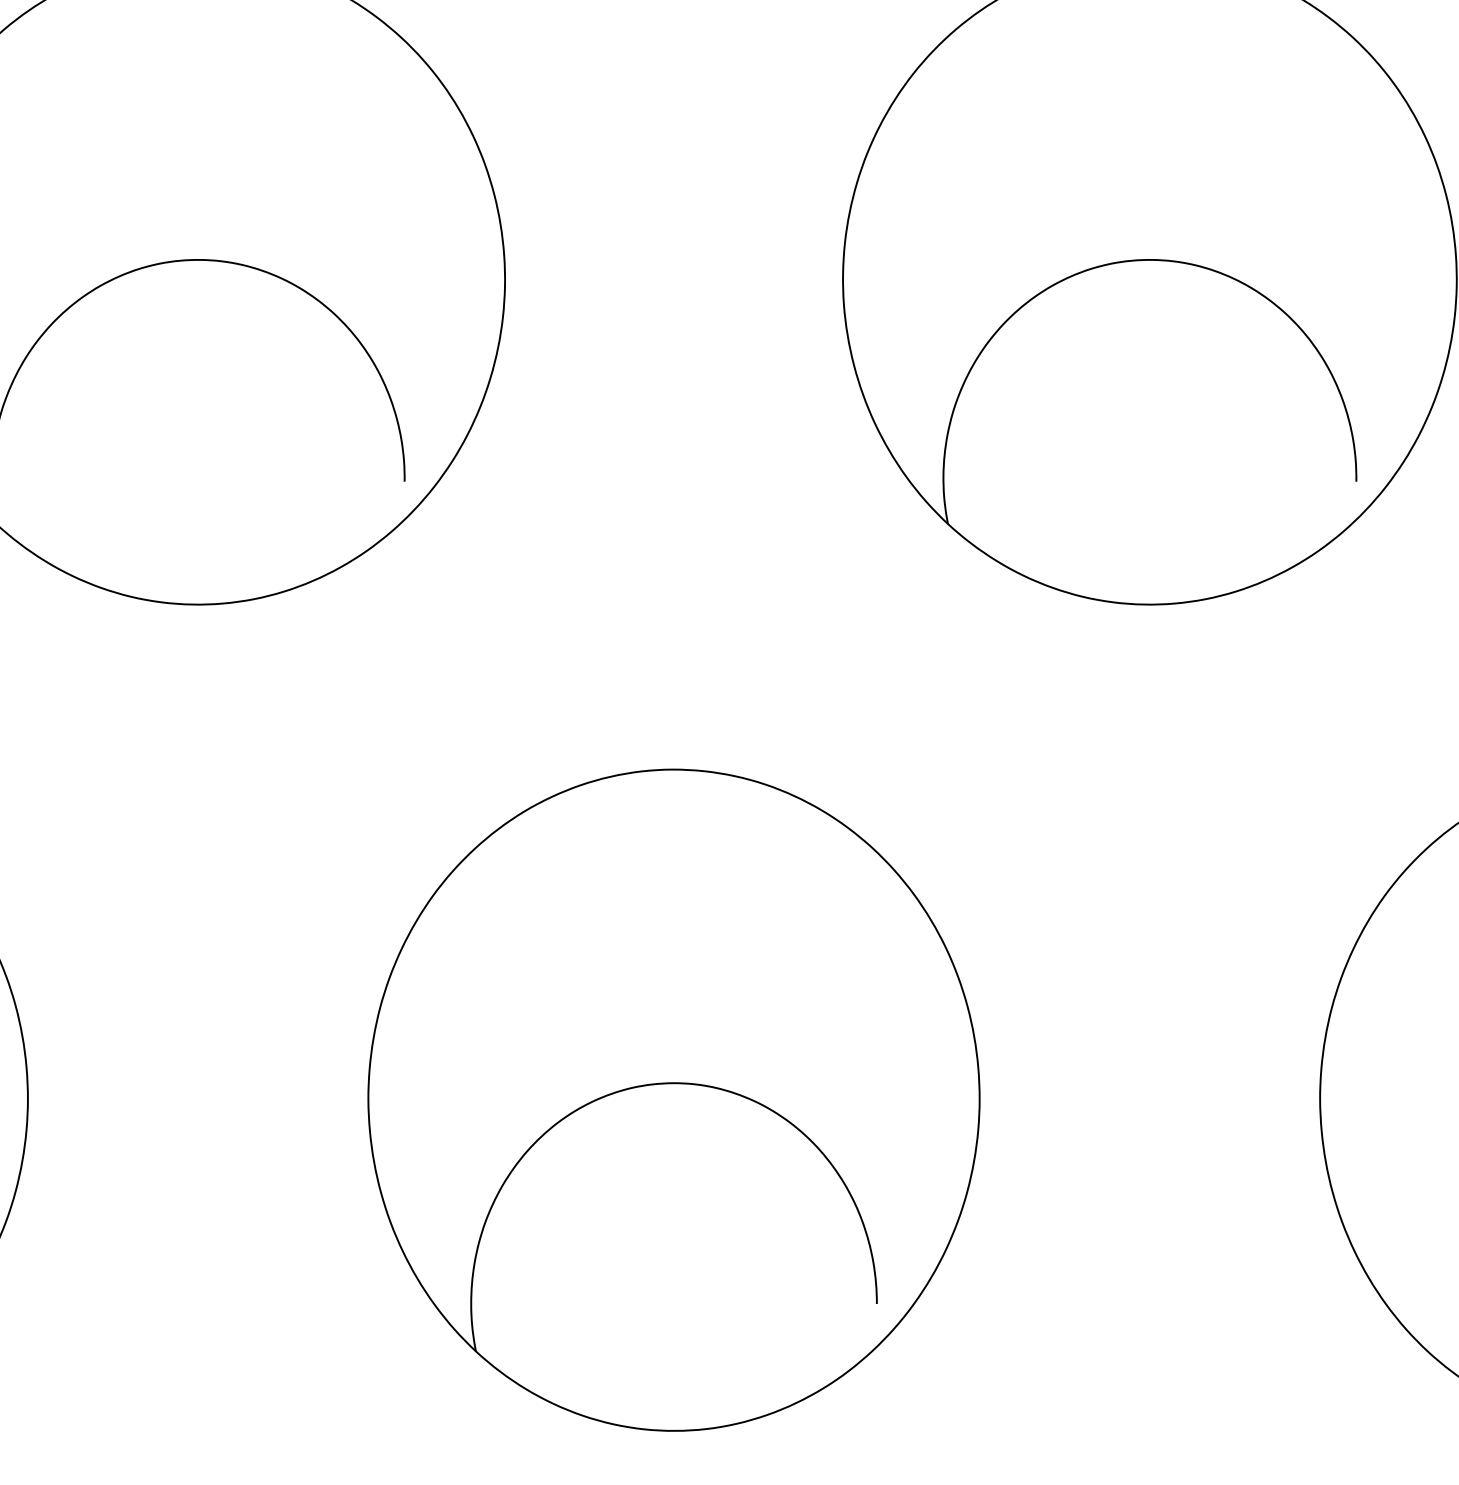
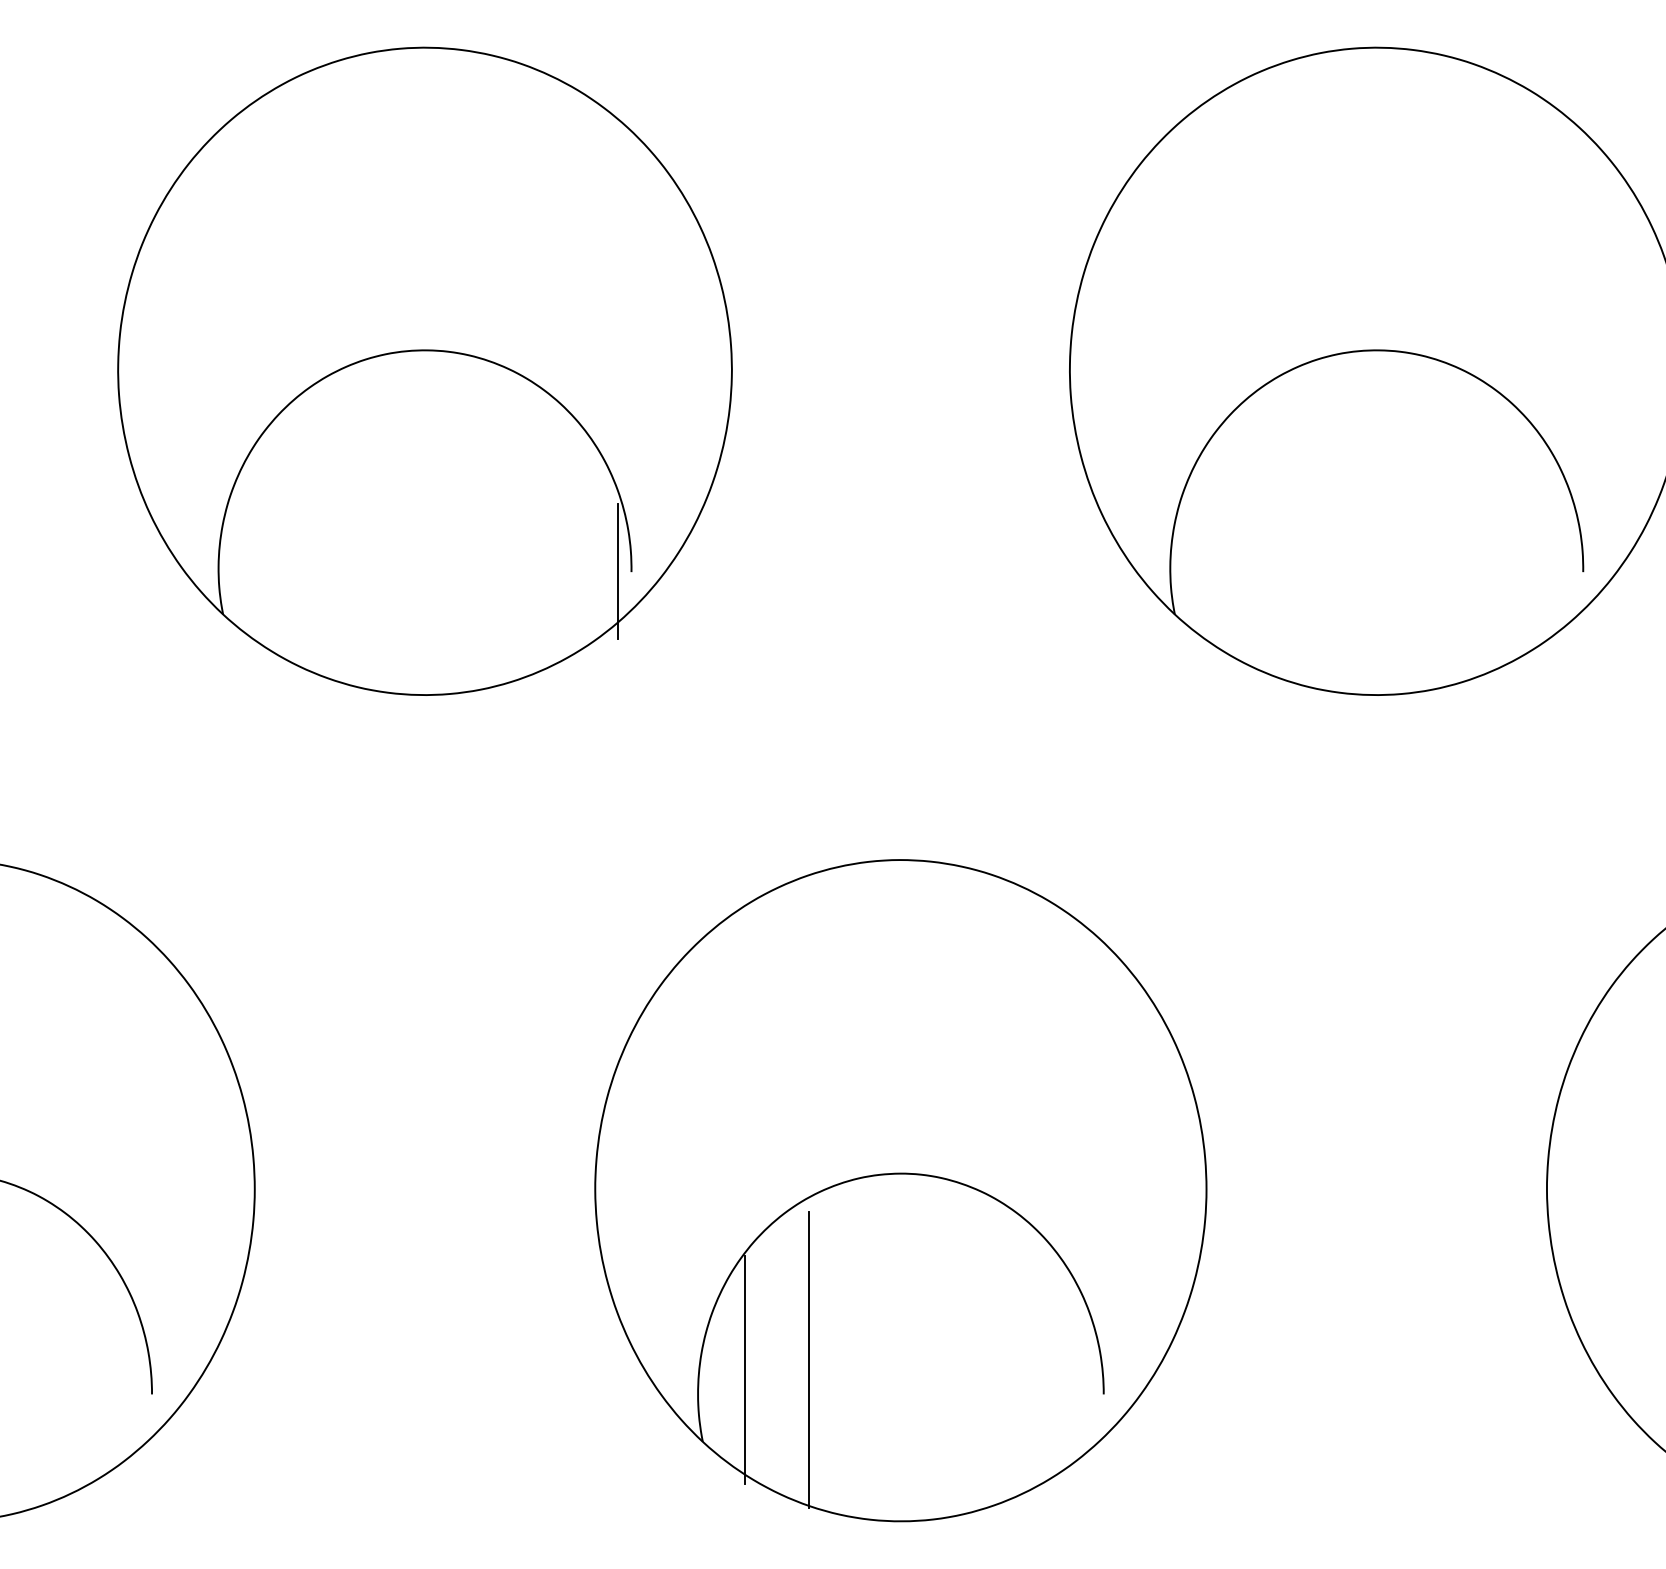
line: (391, 480) -> (618, 570), added
line: (581, 1270) -> (808, 1360), added
line: (518, 1279) -> (745, 1369), added

